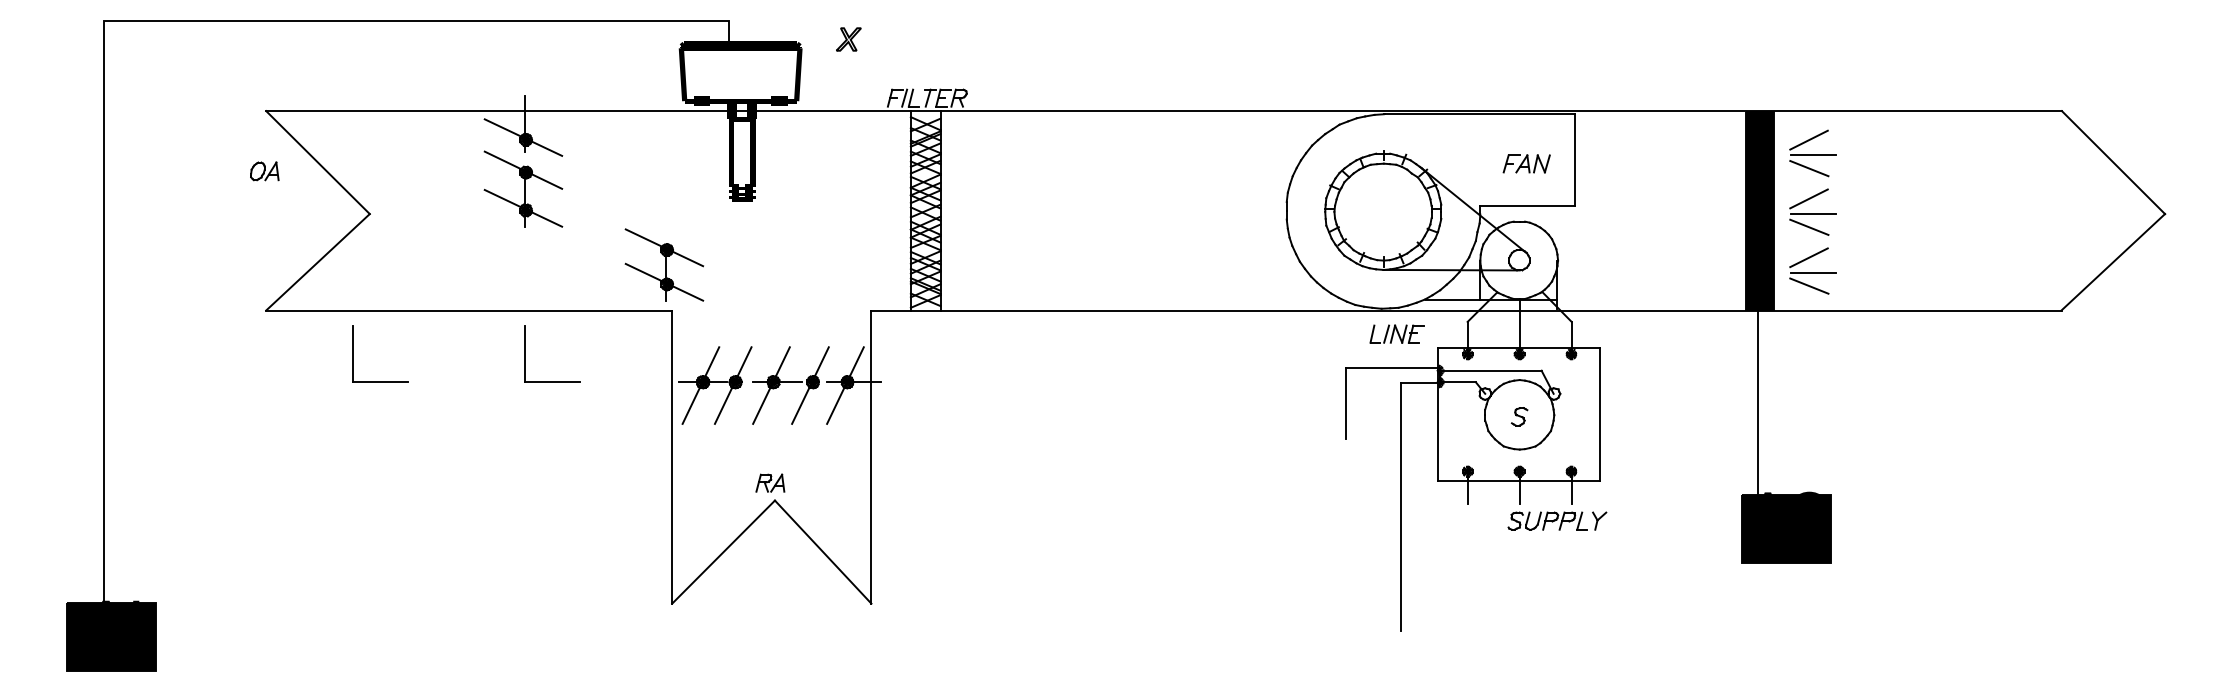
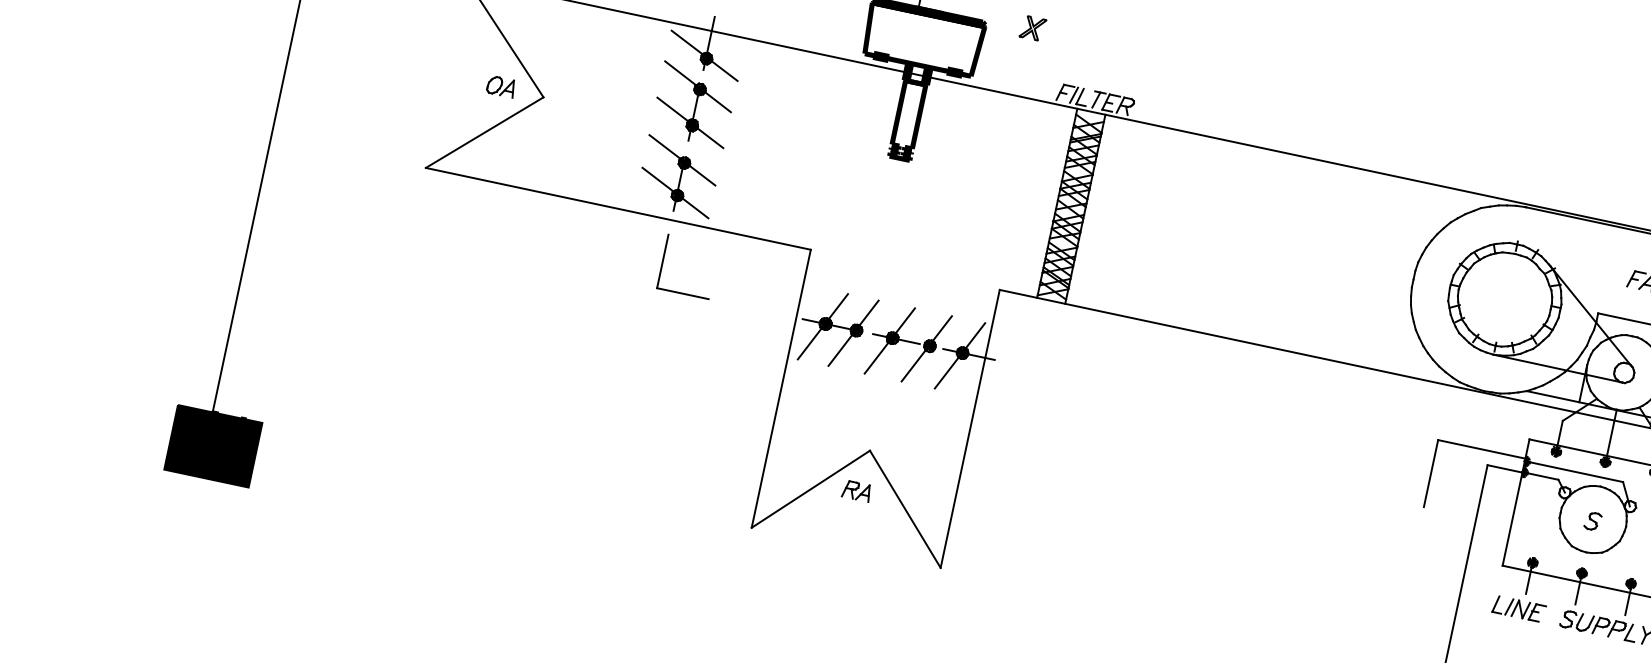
part: (264, 171) -> (500, 86), moved
part: (664, 264) -> (679, 176), moved
part: (1396, 333) -> (1518, 608), moved
part: (353, 353) -> (499, 226), removed
part: (770, 482) -> (857, 490), moved

